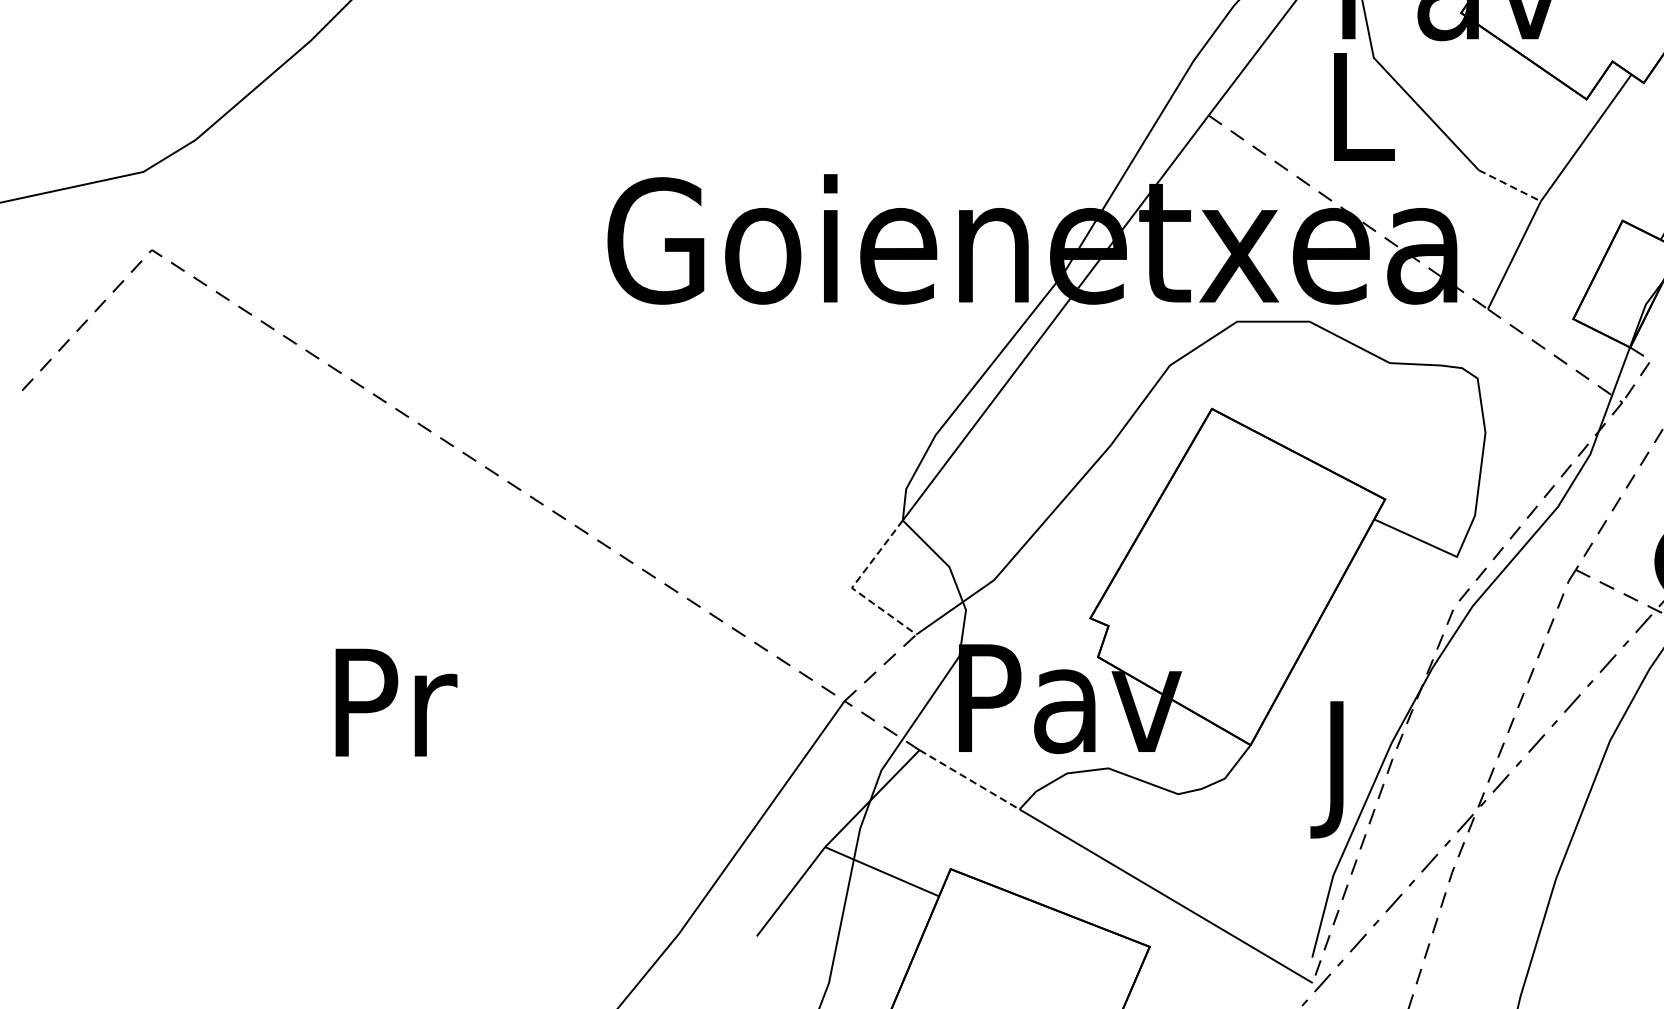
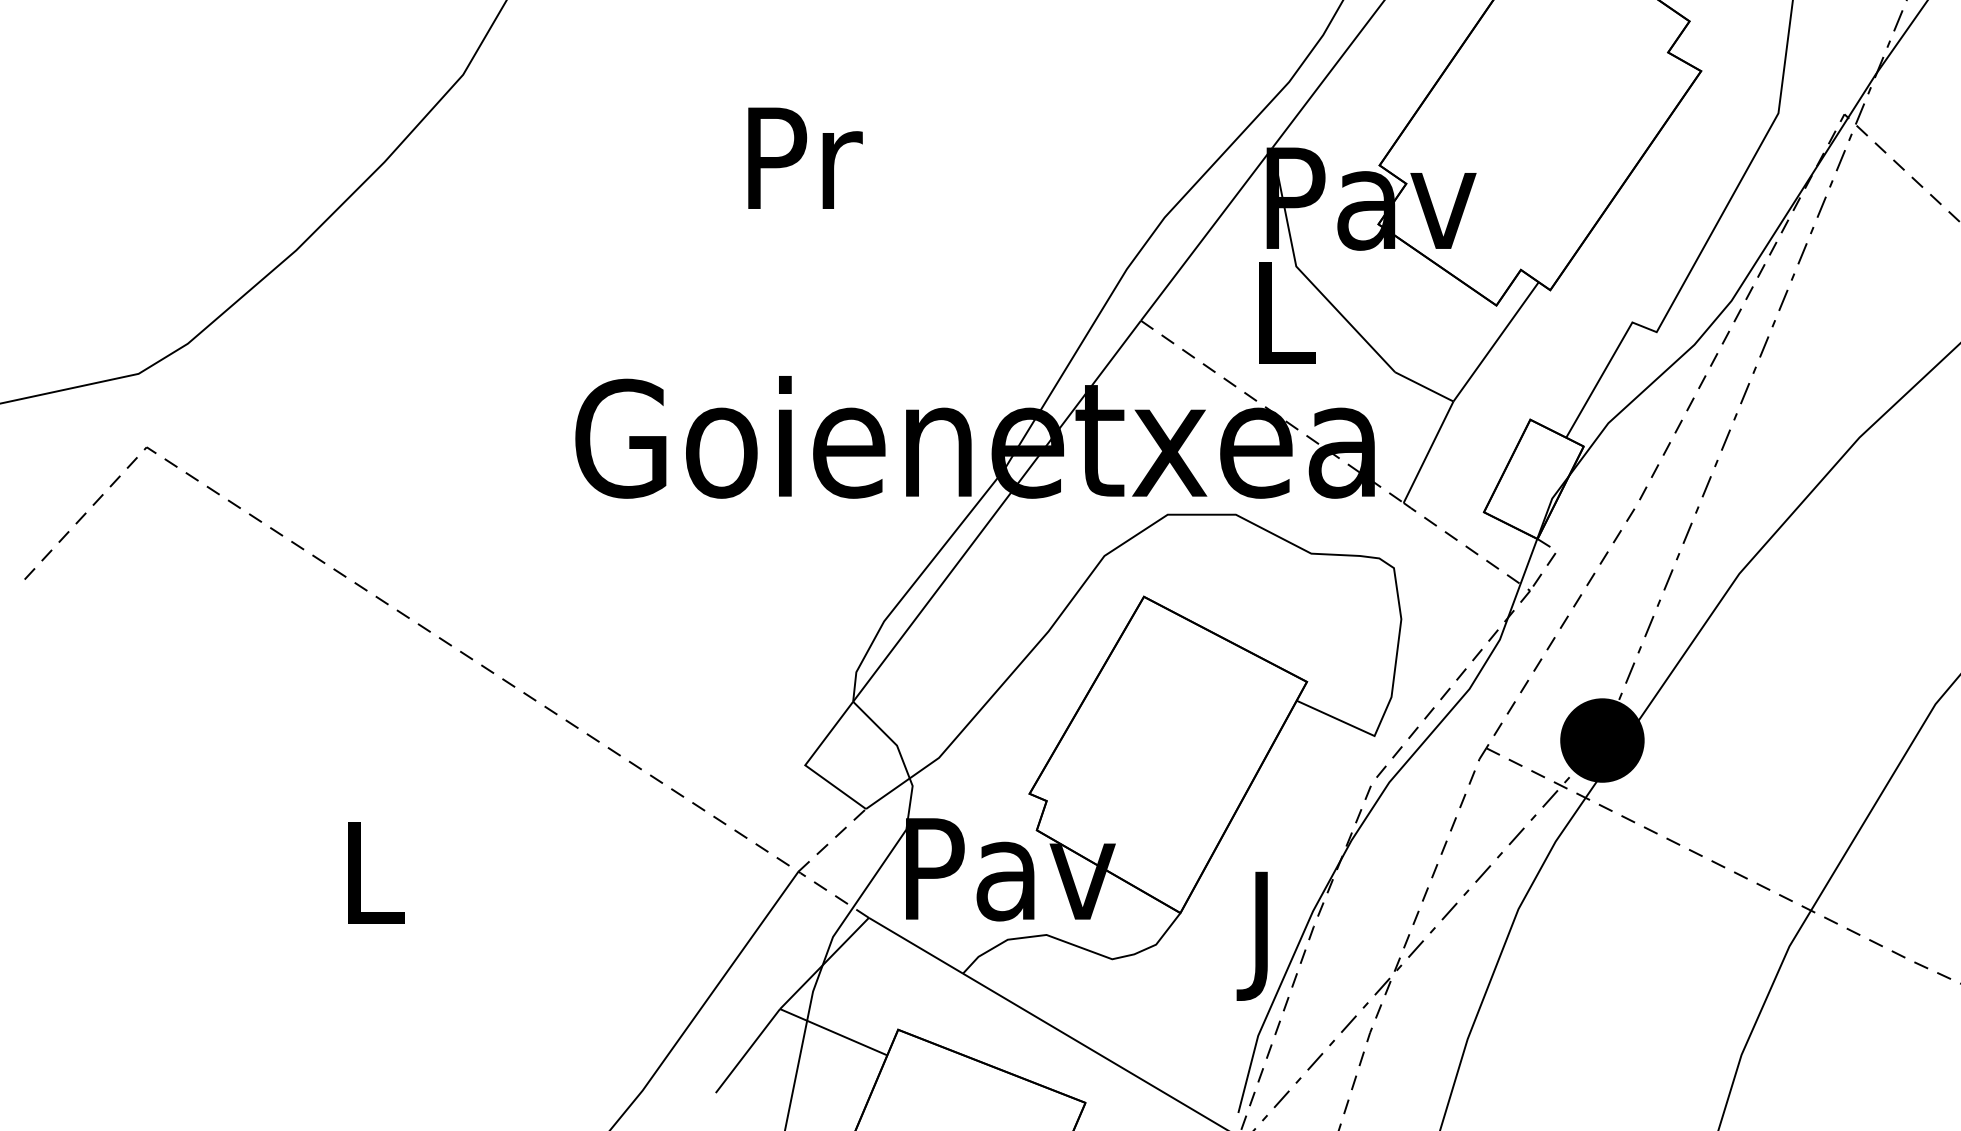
line: (1510, 185) -> (1424, 386), dashed -> solid
line: (853, 586) -> (806, 763), dashed -> solid
text: (396, 701) -> (376, 872), Pr -> L
line: (969, 779) -> (915, 945), dashed -> solid

